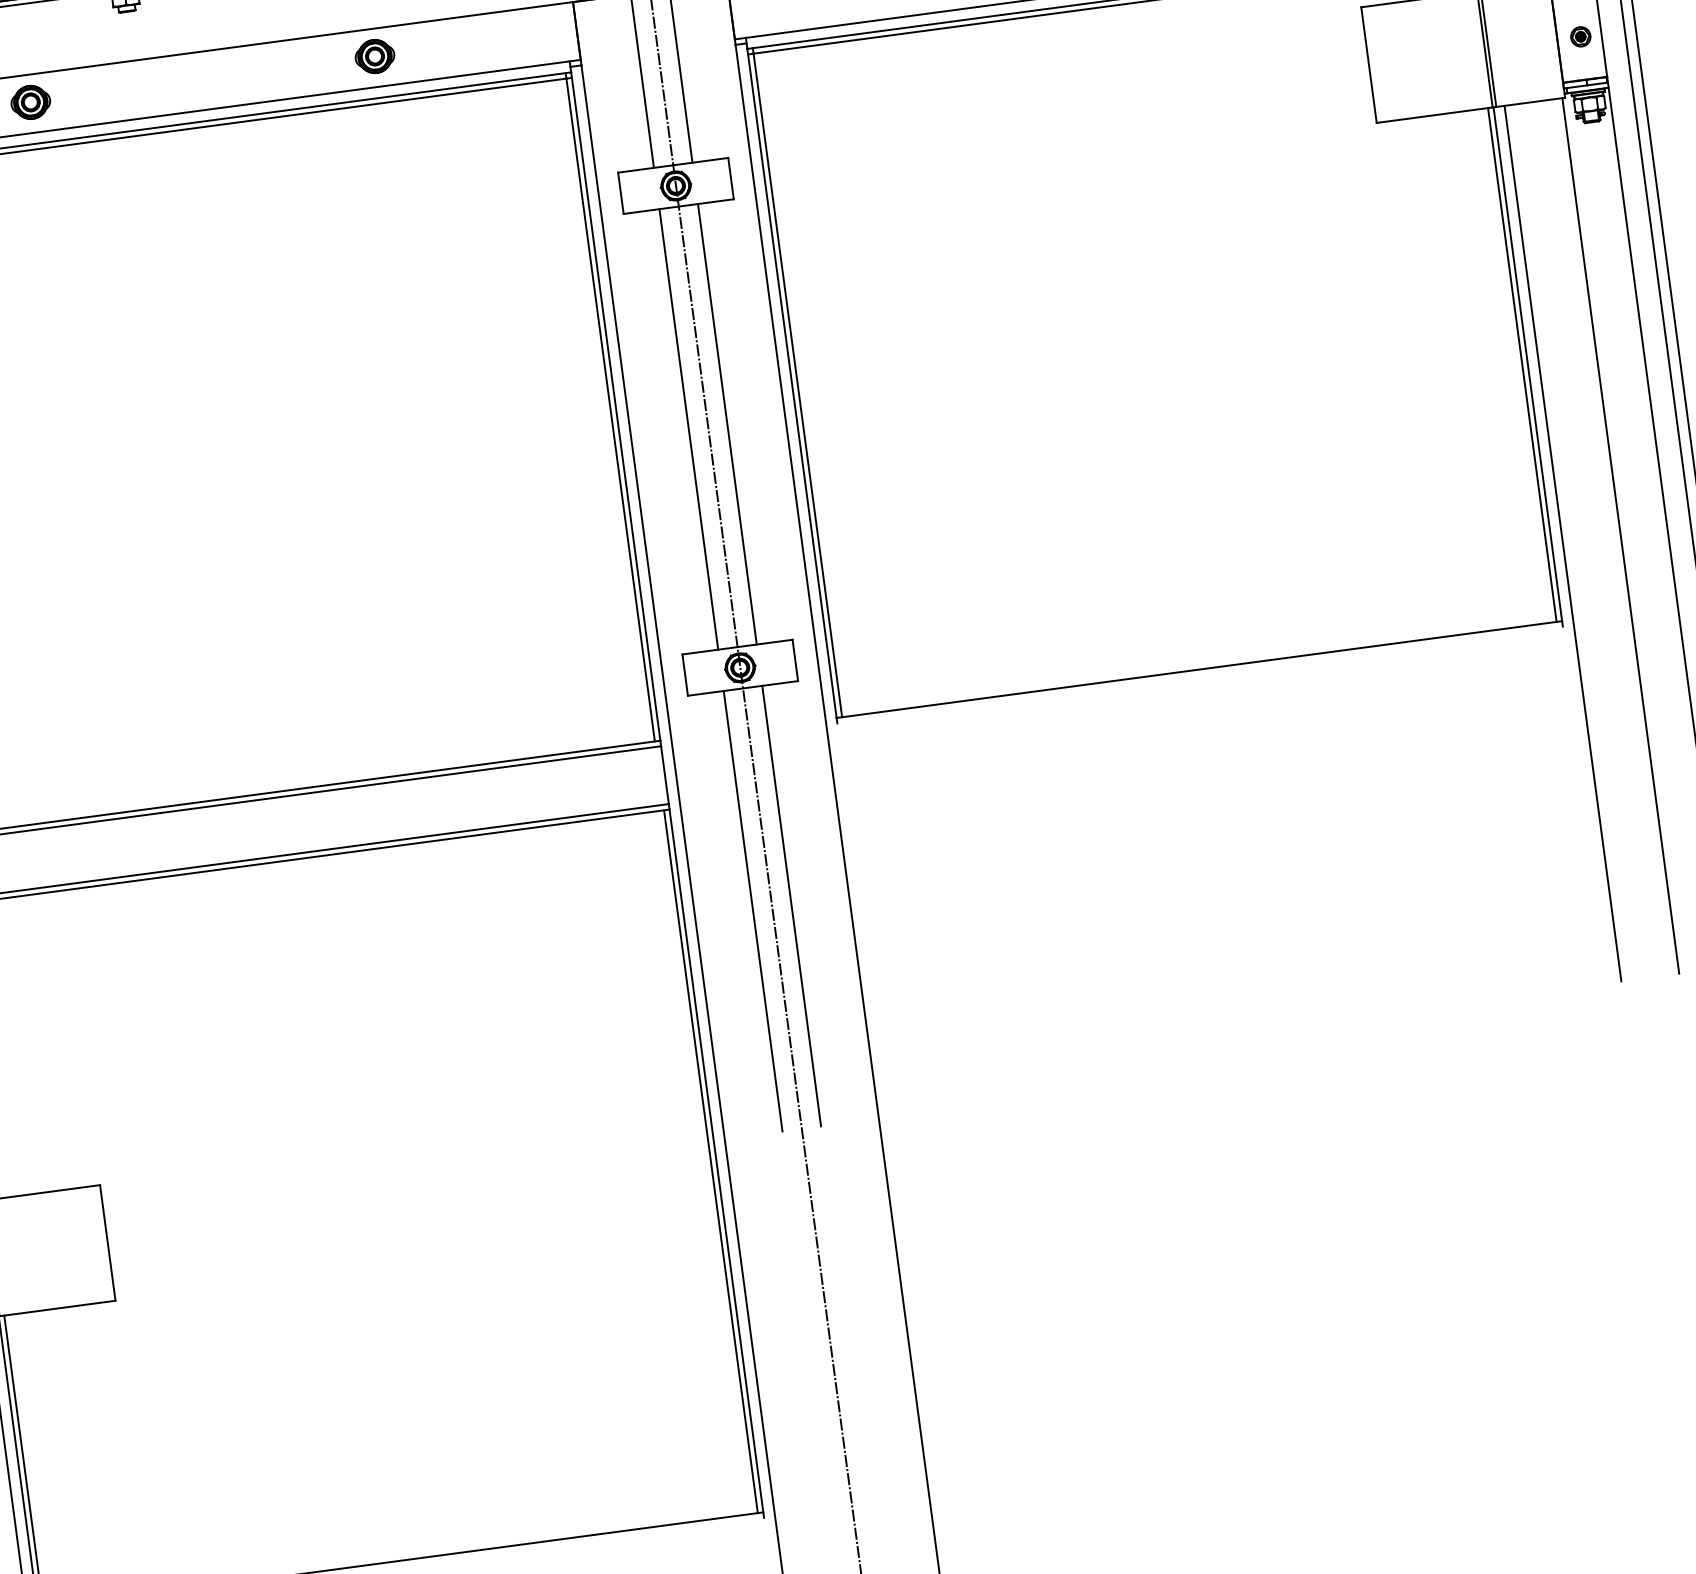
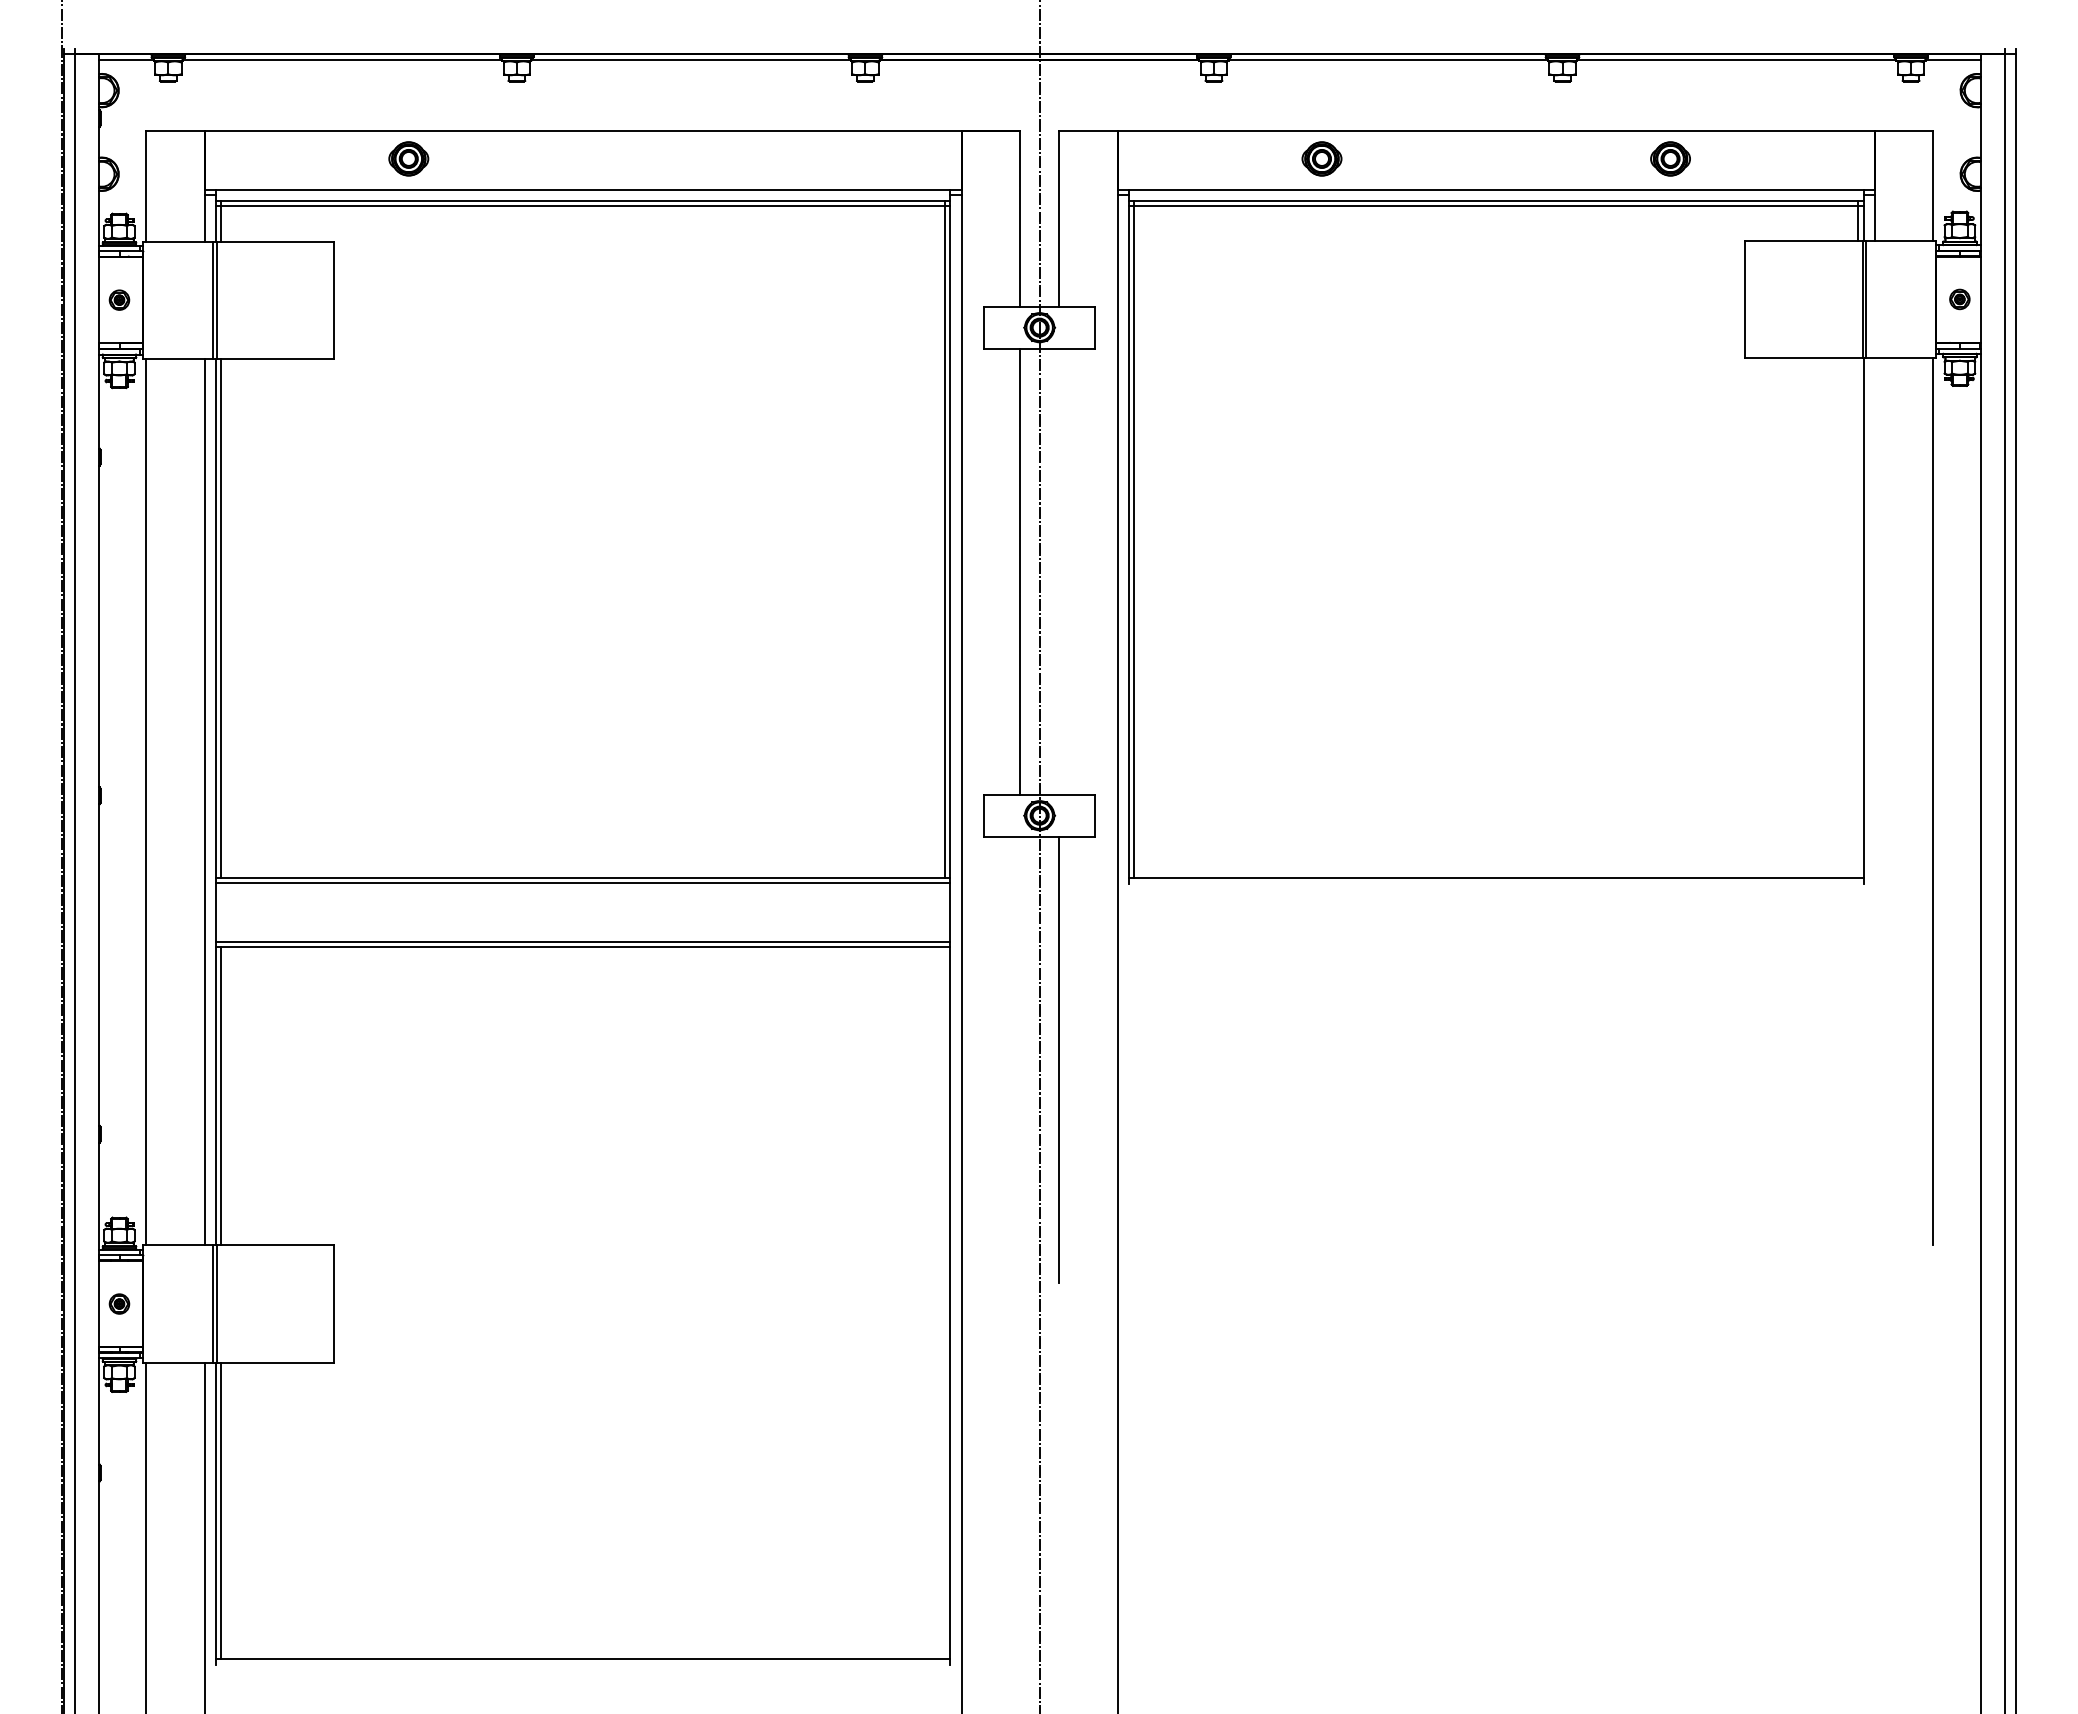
part: (375, 56) -> (757, 158), removed
line: (1522, 365) -> (1858, 618), removed
line: (727, 424) -> (1059, 571), removed
line: (1562, 543) -> (1874, 801), removed
line: (753, 911) -> (1020, 1059), removed
line: (710, 1161) -> (944, 1303), removed

